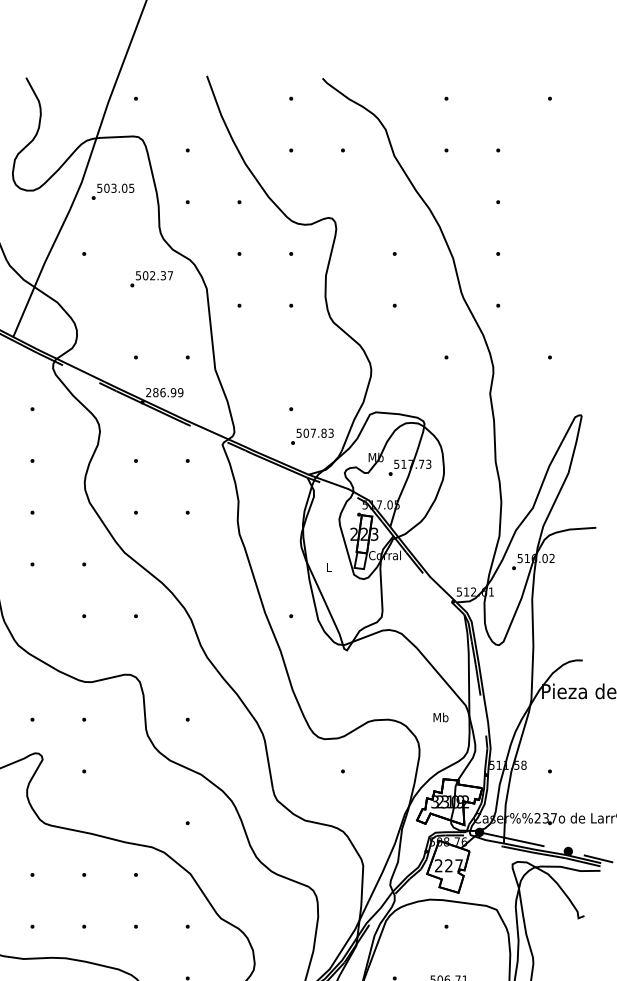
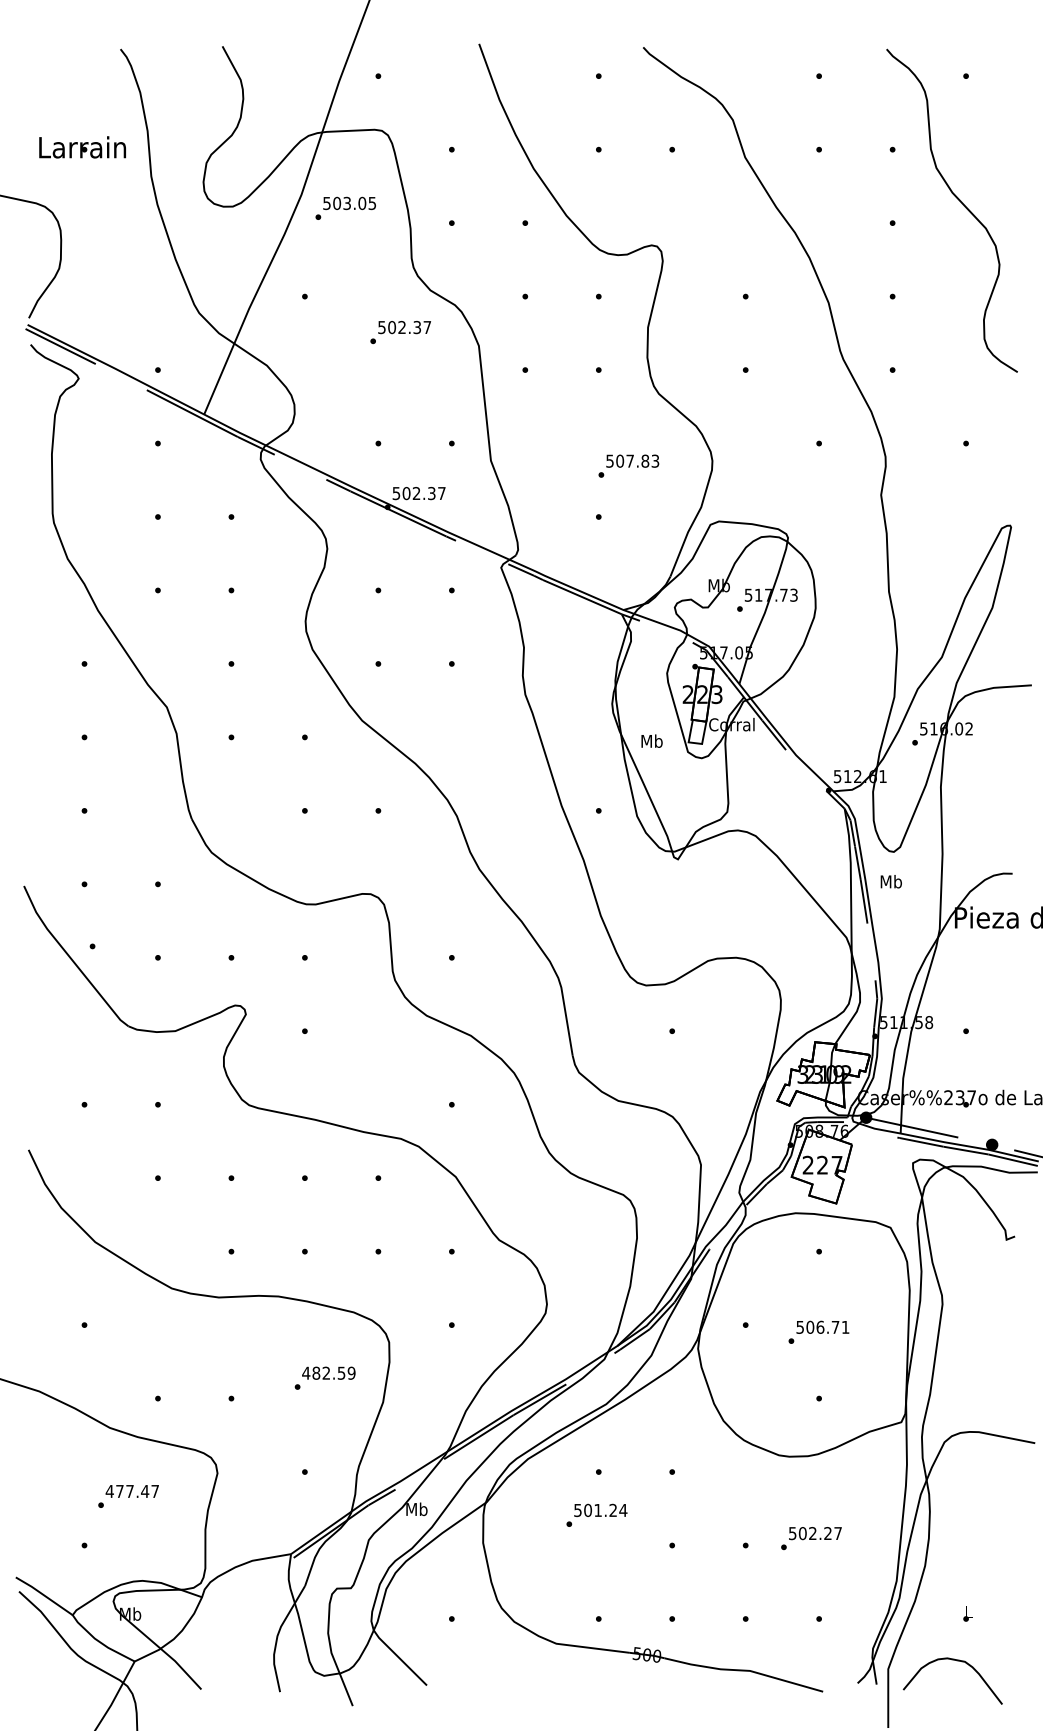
curve: (545, 186) -> (959, 201), added
text: (164, 392) -> (418, 493), 286.99 -> 502.37
text: (312, 436) -> (628, 465), moved
text: (328, 566) -> (651, 740), L -> Mb
text: (440, 717) -> (890, 881), moved

